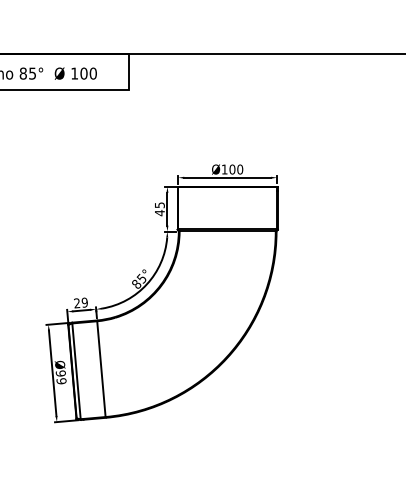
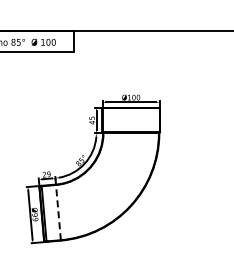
line: (101, 368) -> (58, 212), solid -> dashed

